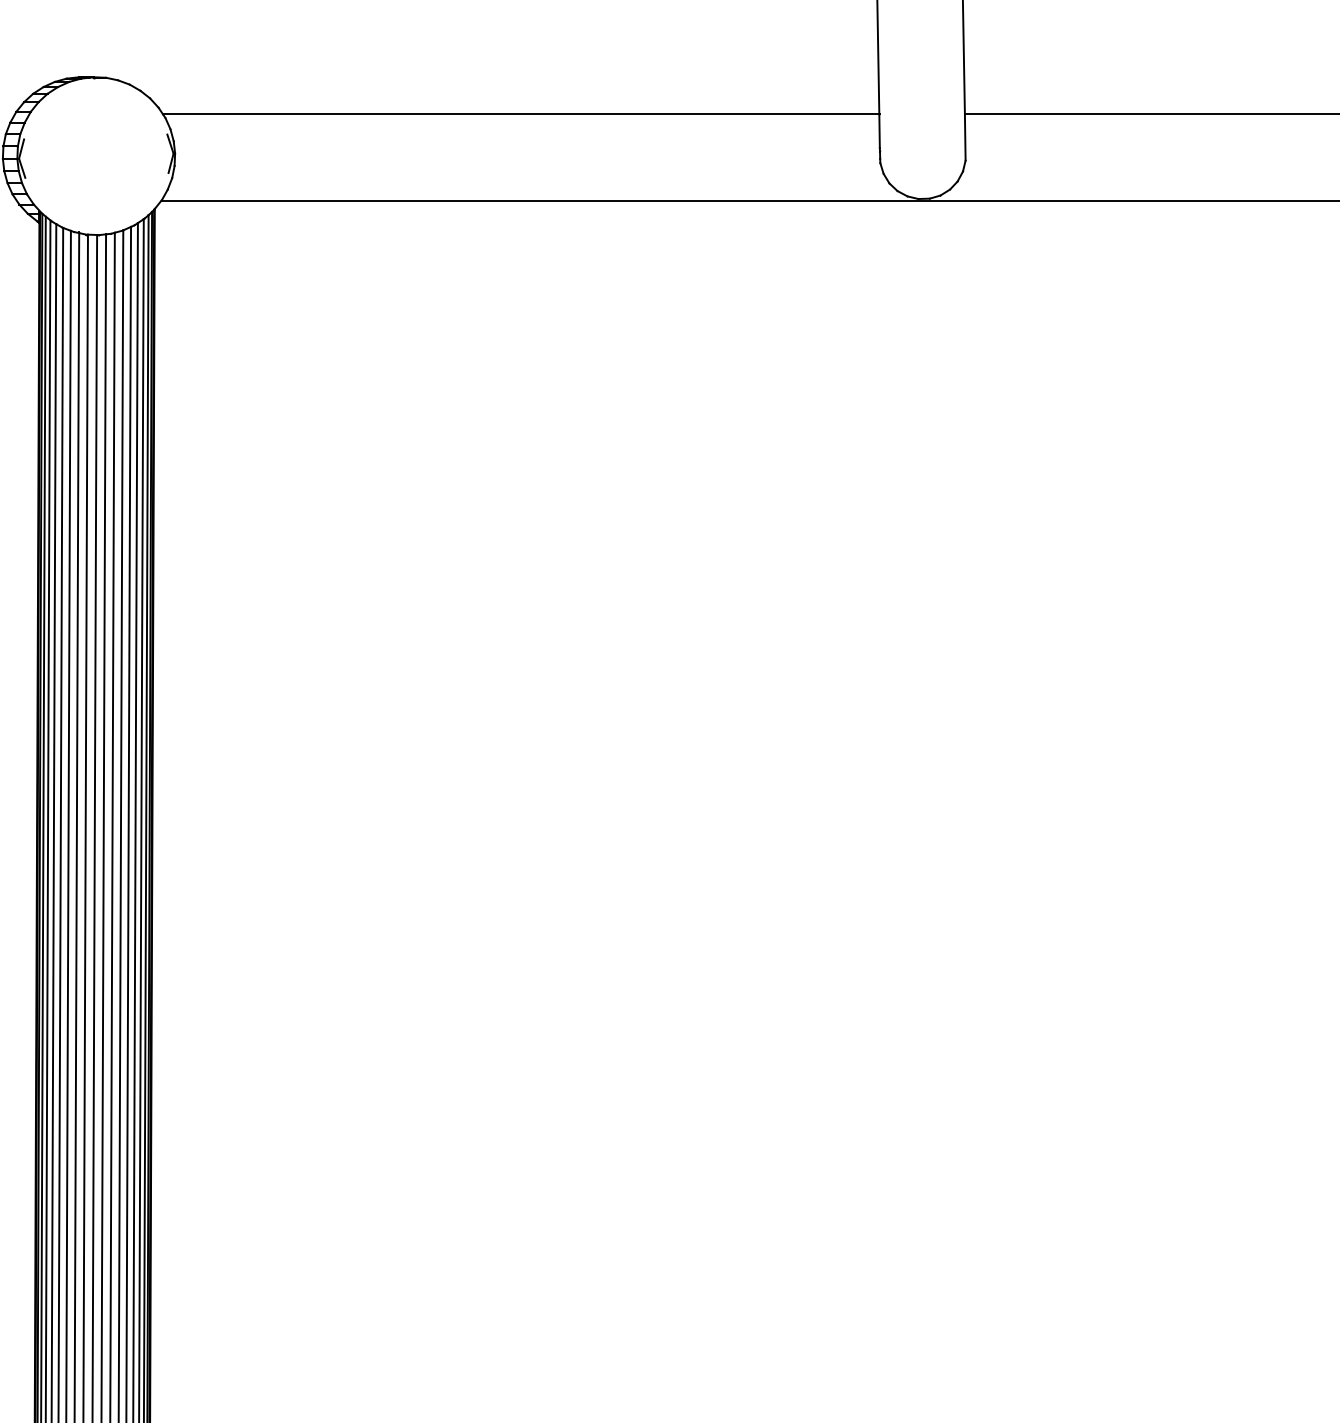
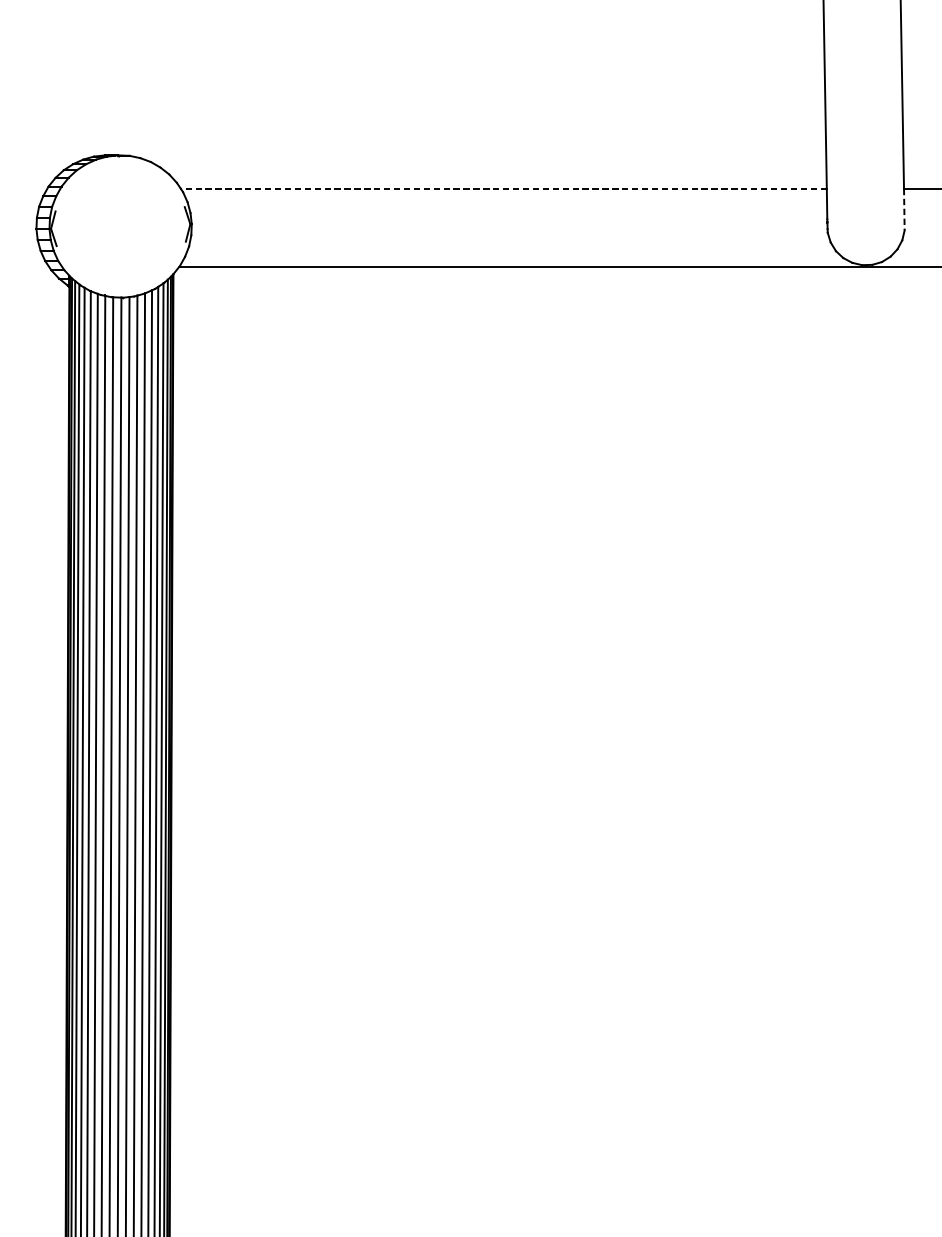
line: (520, 114) -> (503, 188), solid -> dashed
line: (965, 138) -> (904, 210), solid -> dashed

